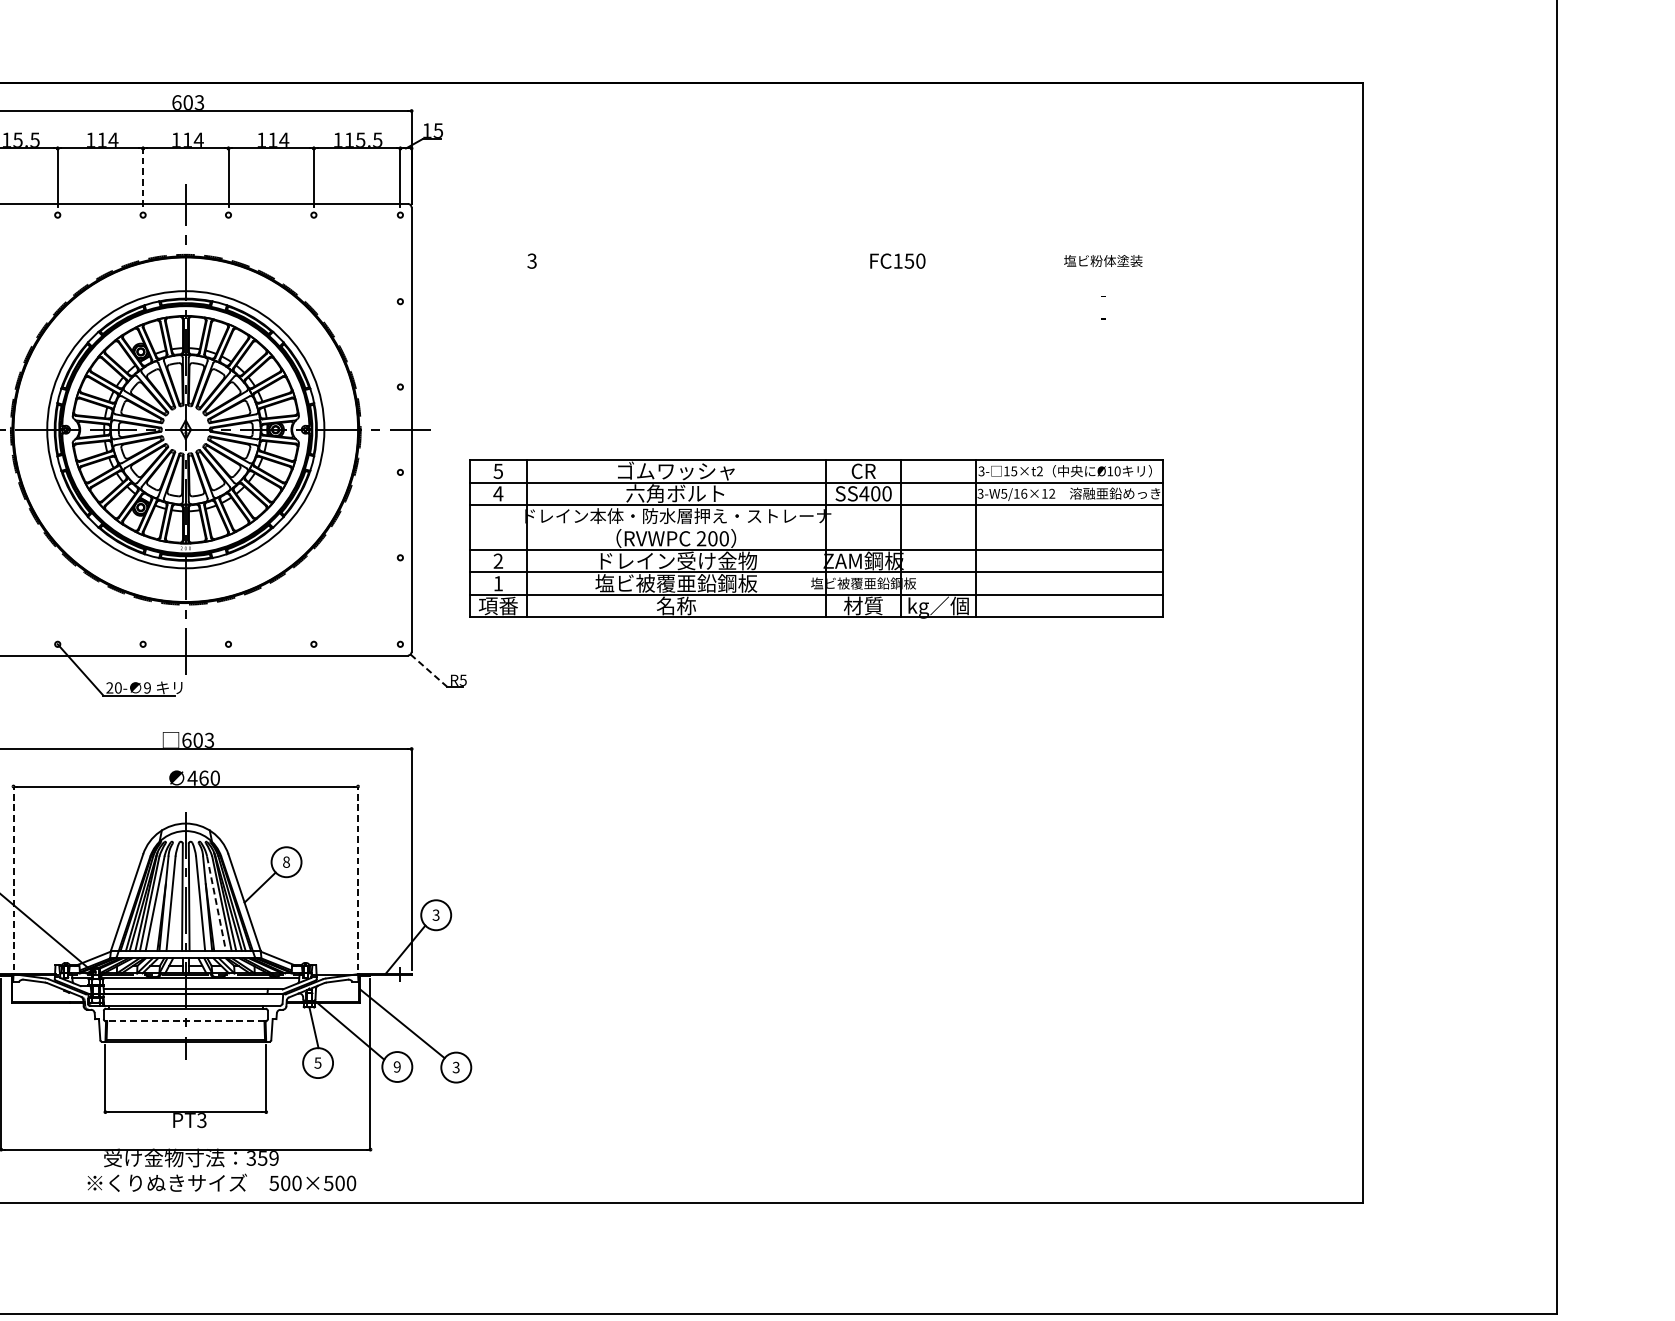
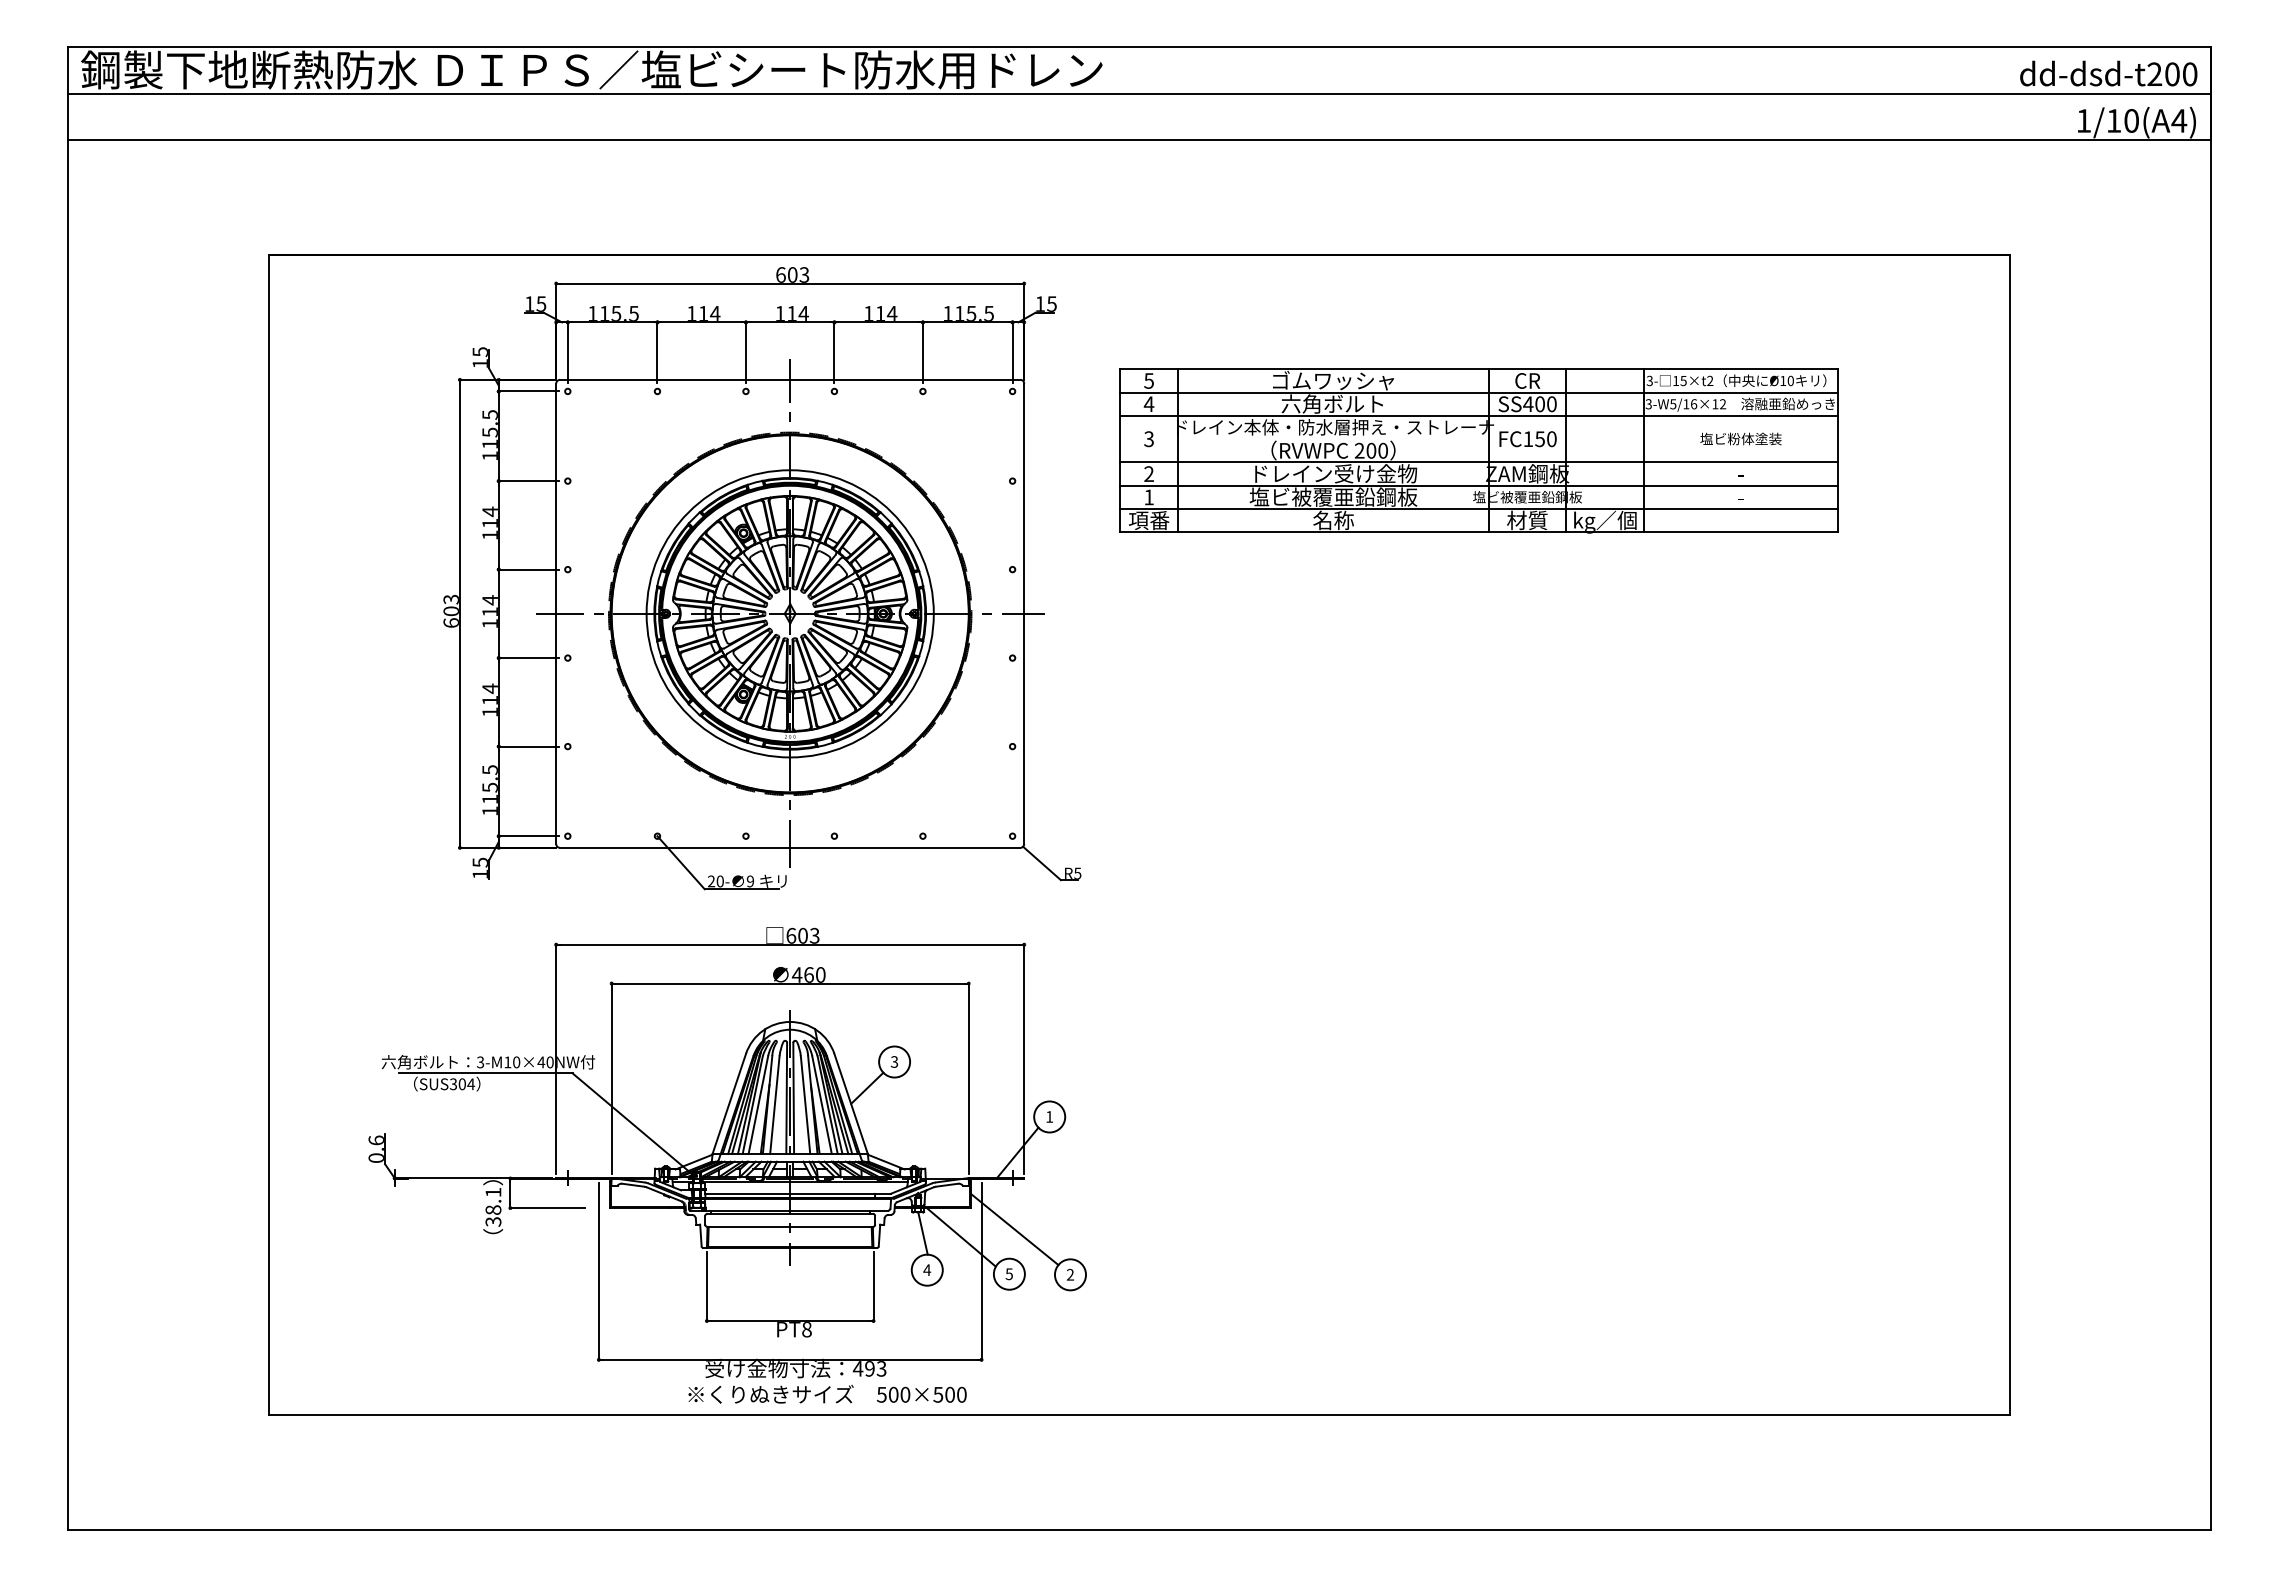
line: (142, 177) -> (745, 352), dashed -> solid
part: (816, 538) -> (1478, 450), moved
line: (429, 670) -> (1042, 863), dashed -> solid
text: (286, 861) -> (894, 1061), 8 -> 3
line: (13, 878) -> (611, 1078), dashed -> solid
line: (357, 878) -> (968, 1078), dashed -> solid
line: (216, 904) -> (822, 1105), dashed -> solid
text: (436, 914) -> (1049, 1116), 3 -> 1
line: (185, 1020) -> (789, 1226), dashed -> solid
text: (318, 1063) -> (927, 1270), 5 -> 4
text: (396, 1066) -> (1008, 1273), 9 -> 5
text: (455, 1067) -> (1069, 1274), 3 -> 2
text: (201, 1120) -> (806, 1329), PT3 -> PT8
text: (262, 1157) -> (869, 1368), 359 -> 493

